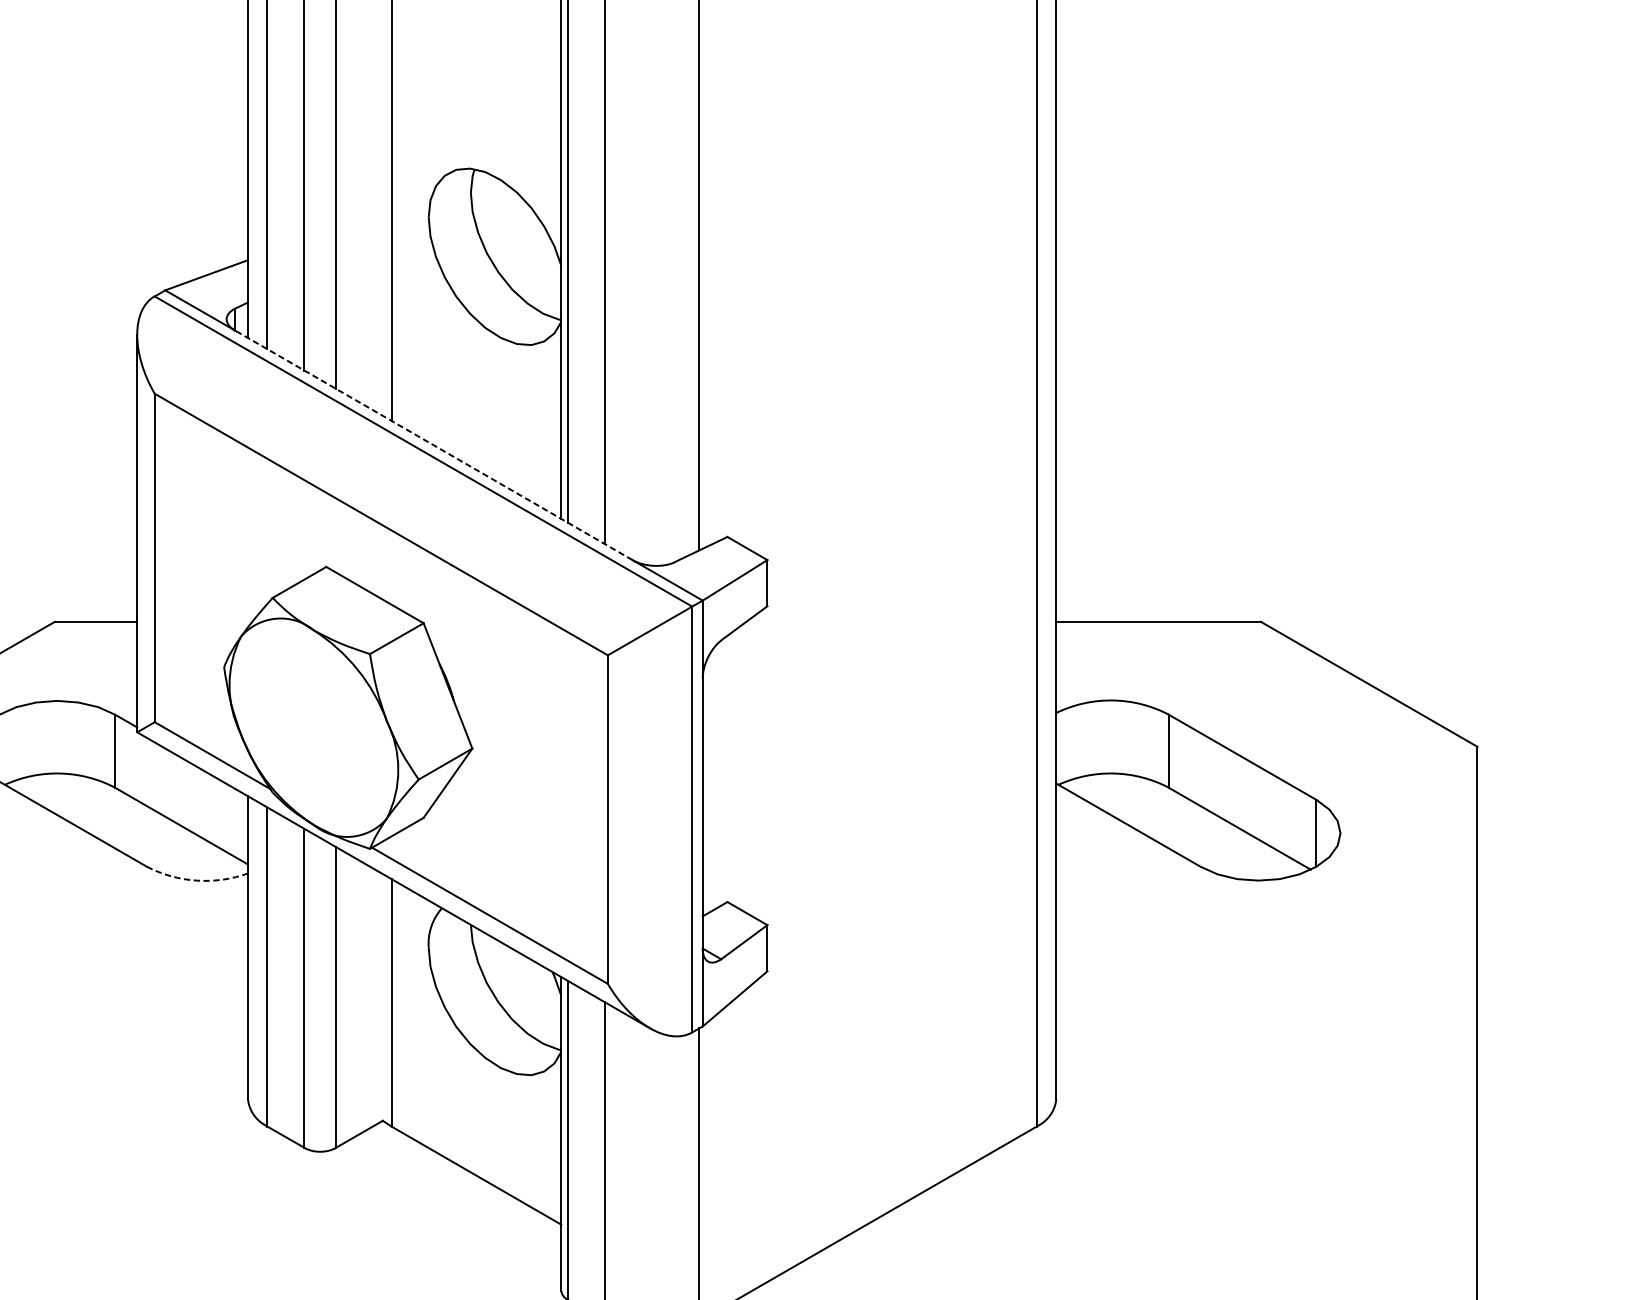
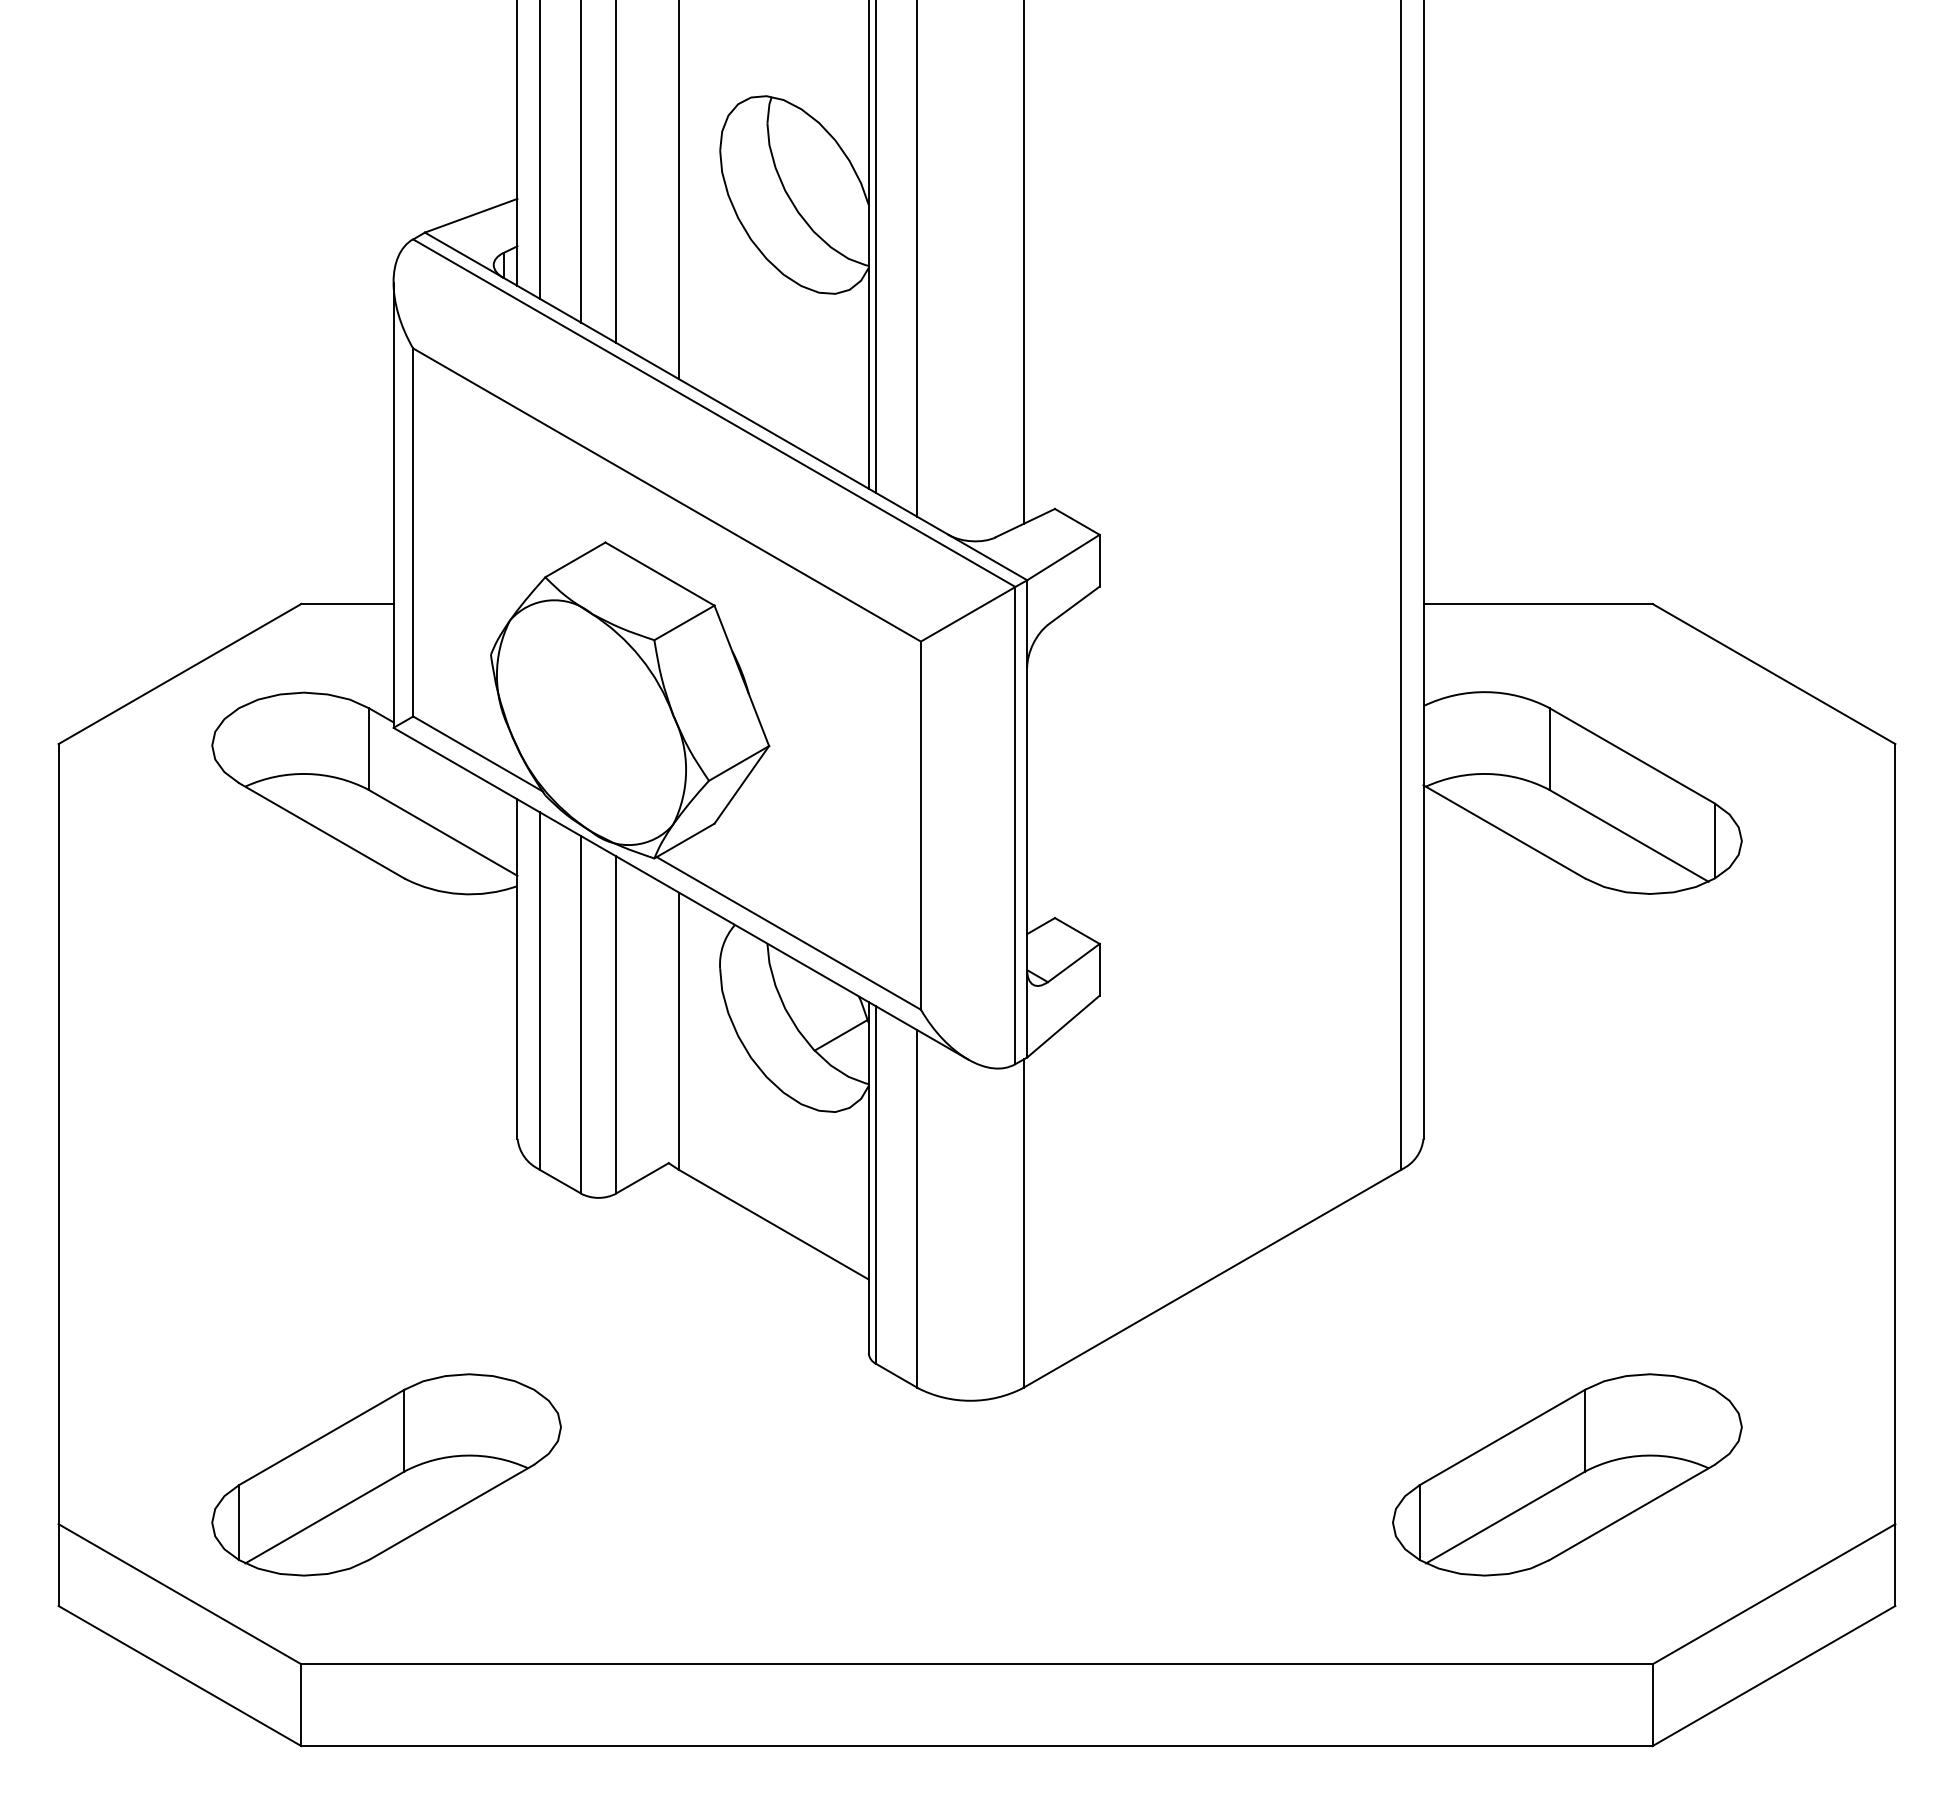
line: (434, 445) -> (726, 406), dashed -> solid
arc: (196, 881) -> (460, 894), dashed -> solid
line: (536, 1005) -> (840, 1034), added

